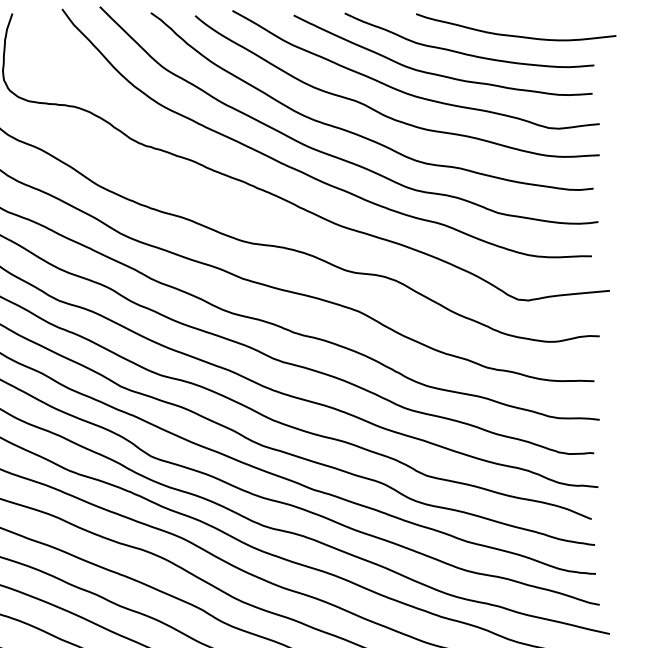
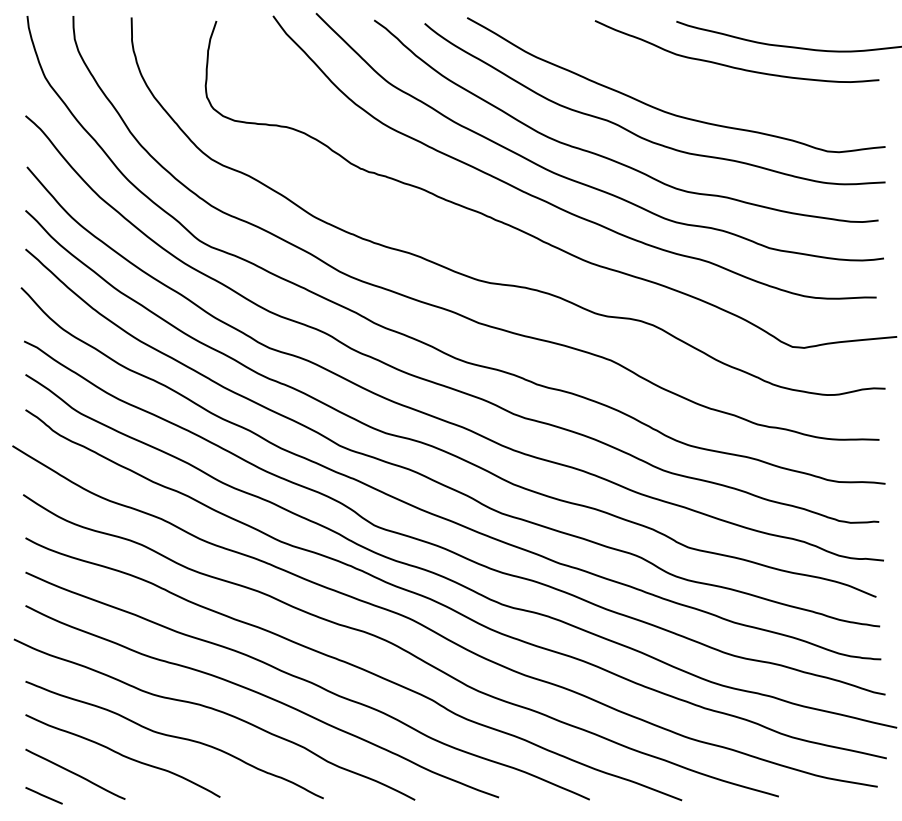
curve: (440, 74) -> (704, 90), removed

